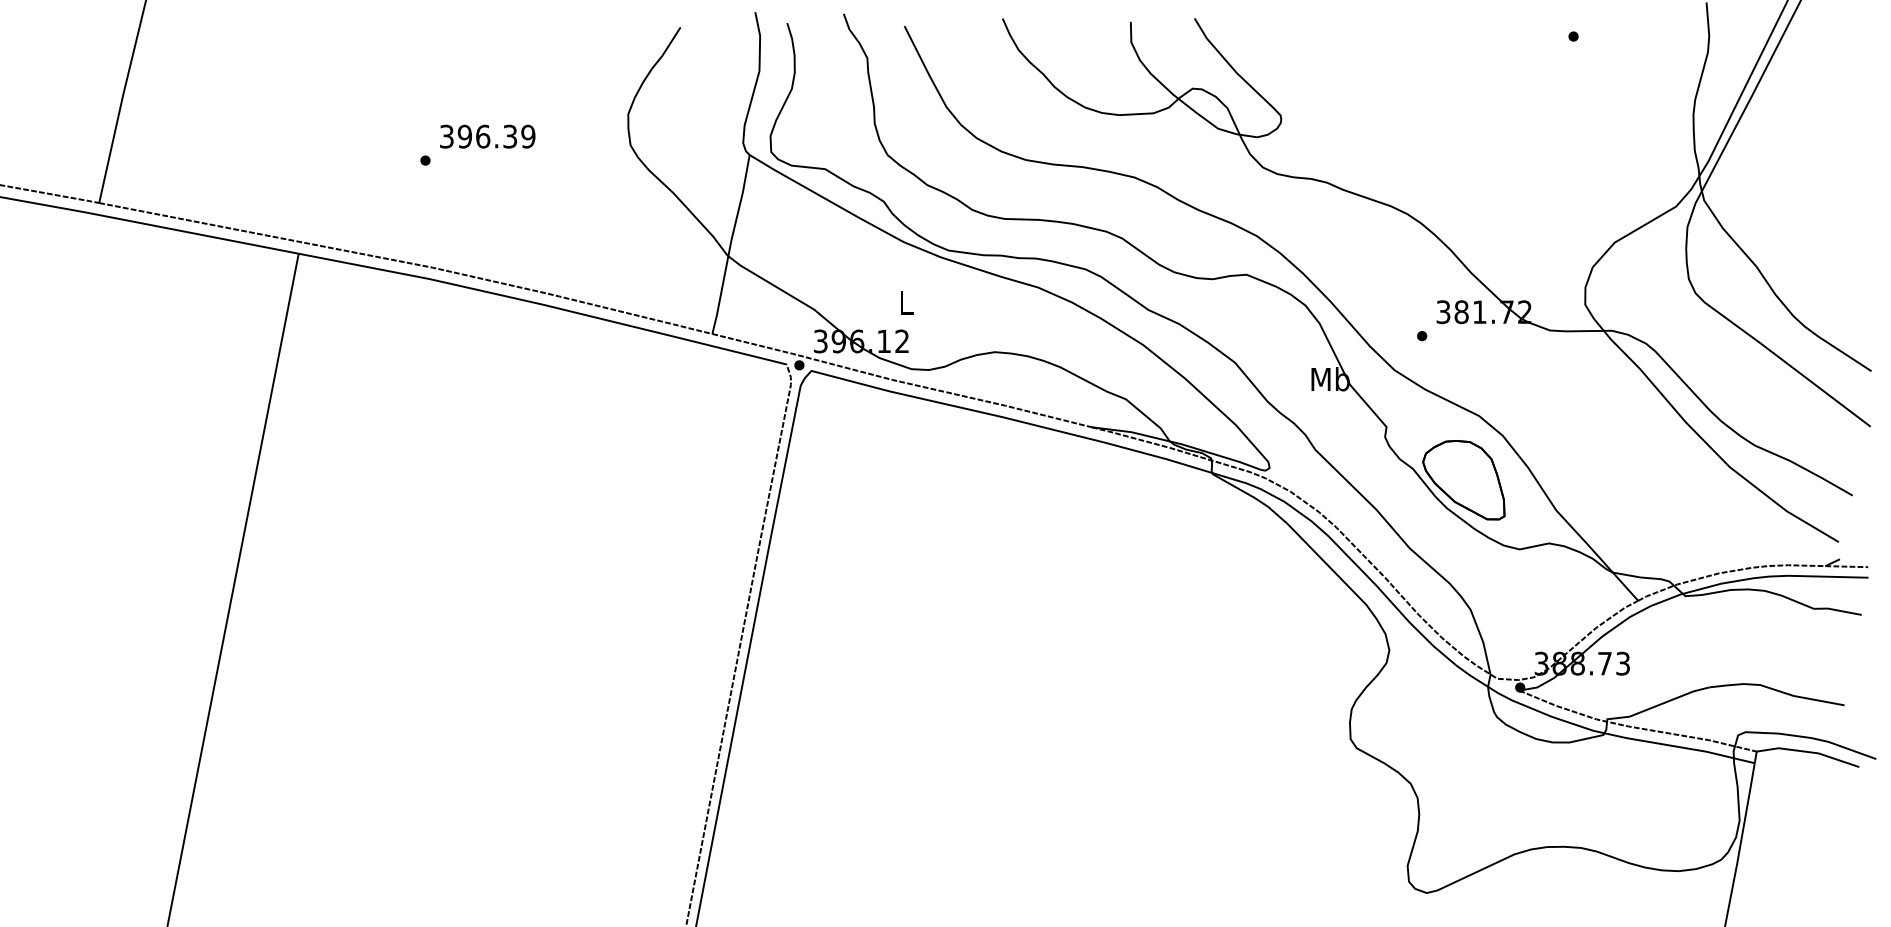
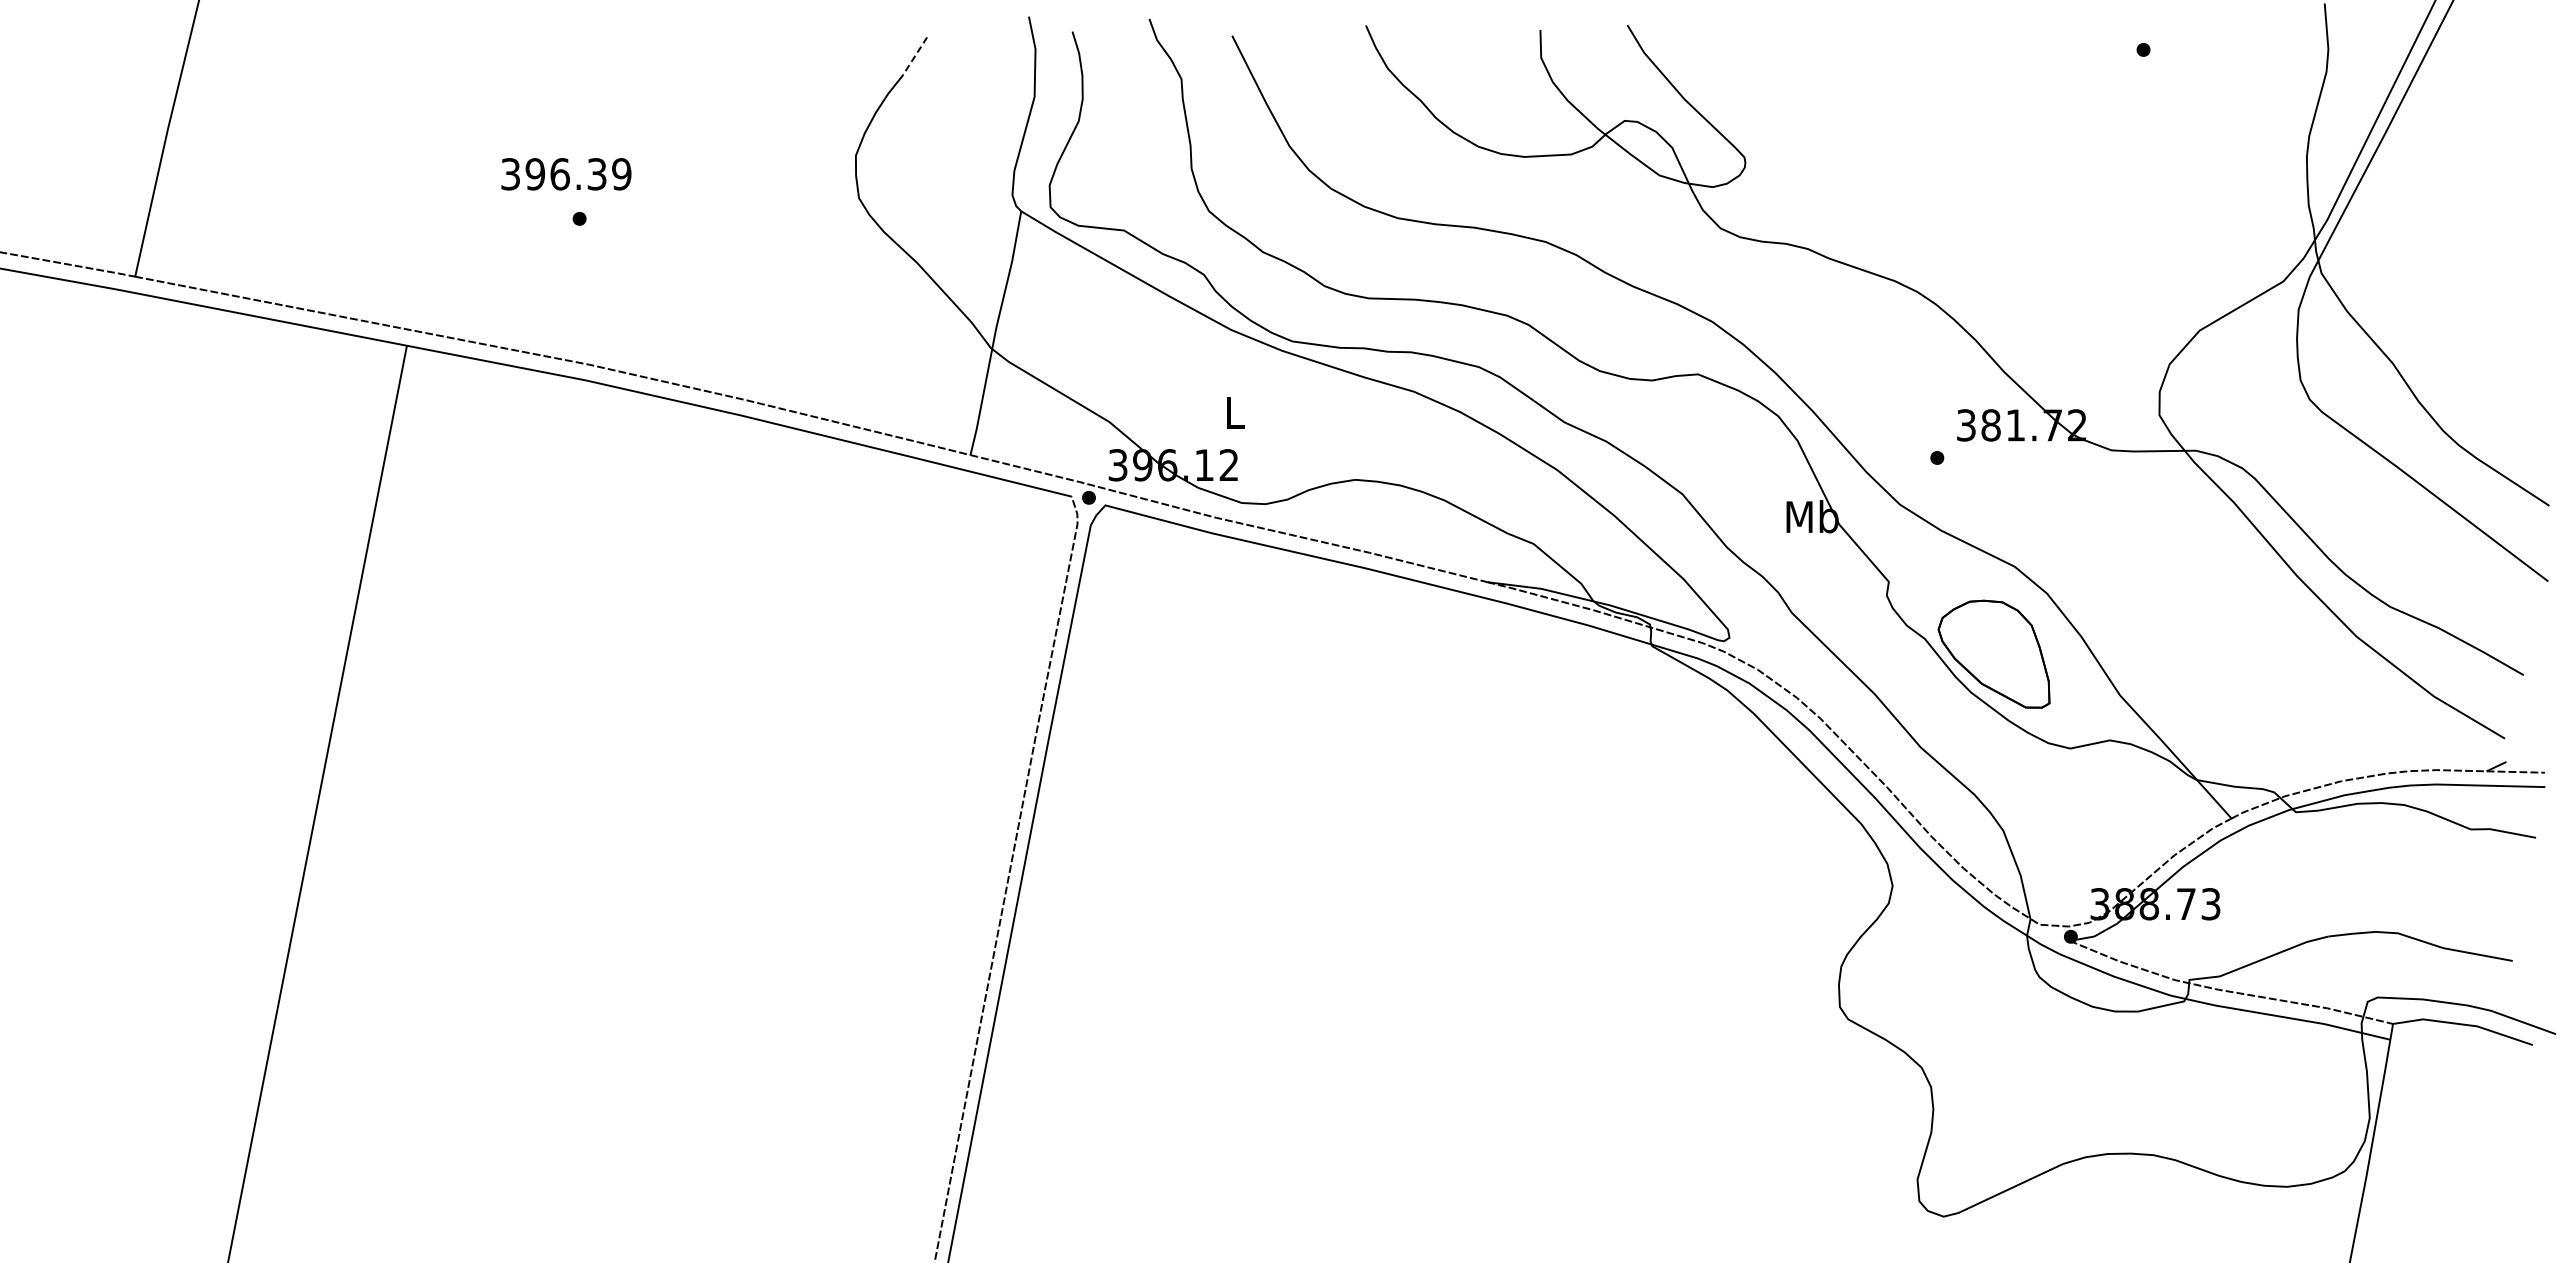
line: (671, 41) -> (914, 56), solid -> dashed
text: (487, 136) -> (566, 174), moved

